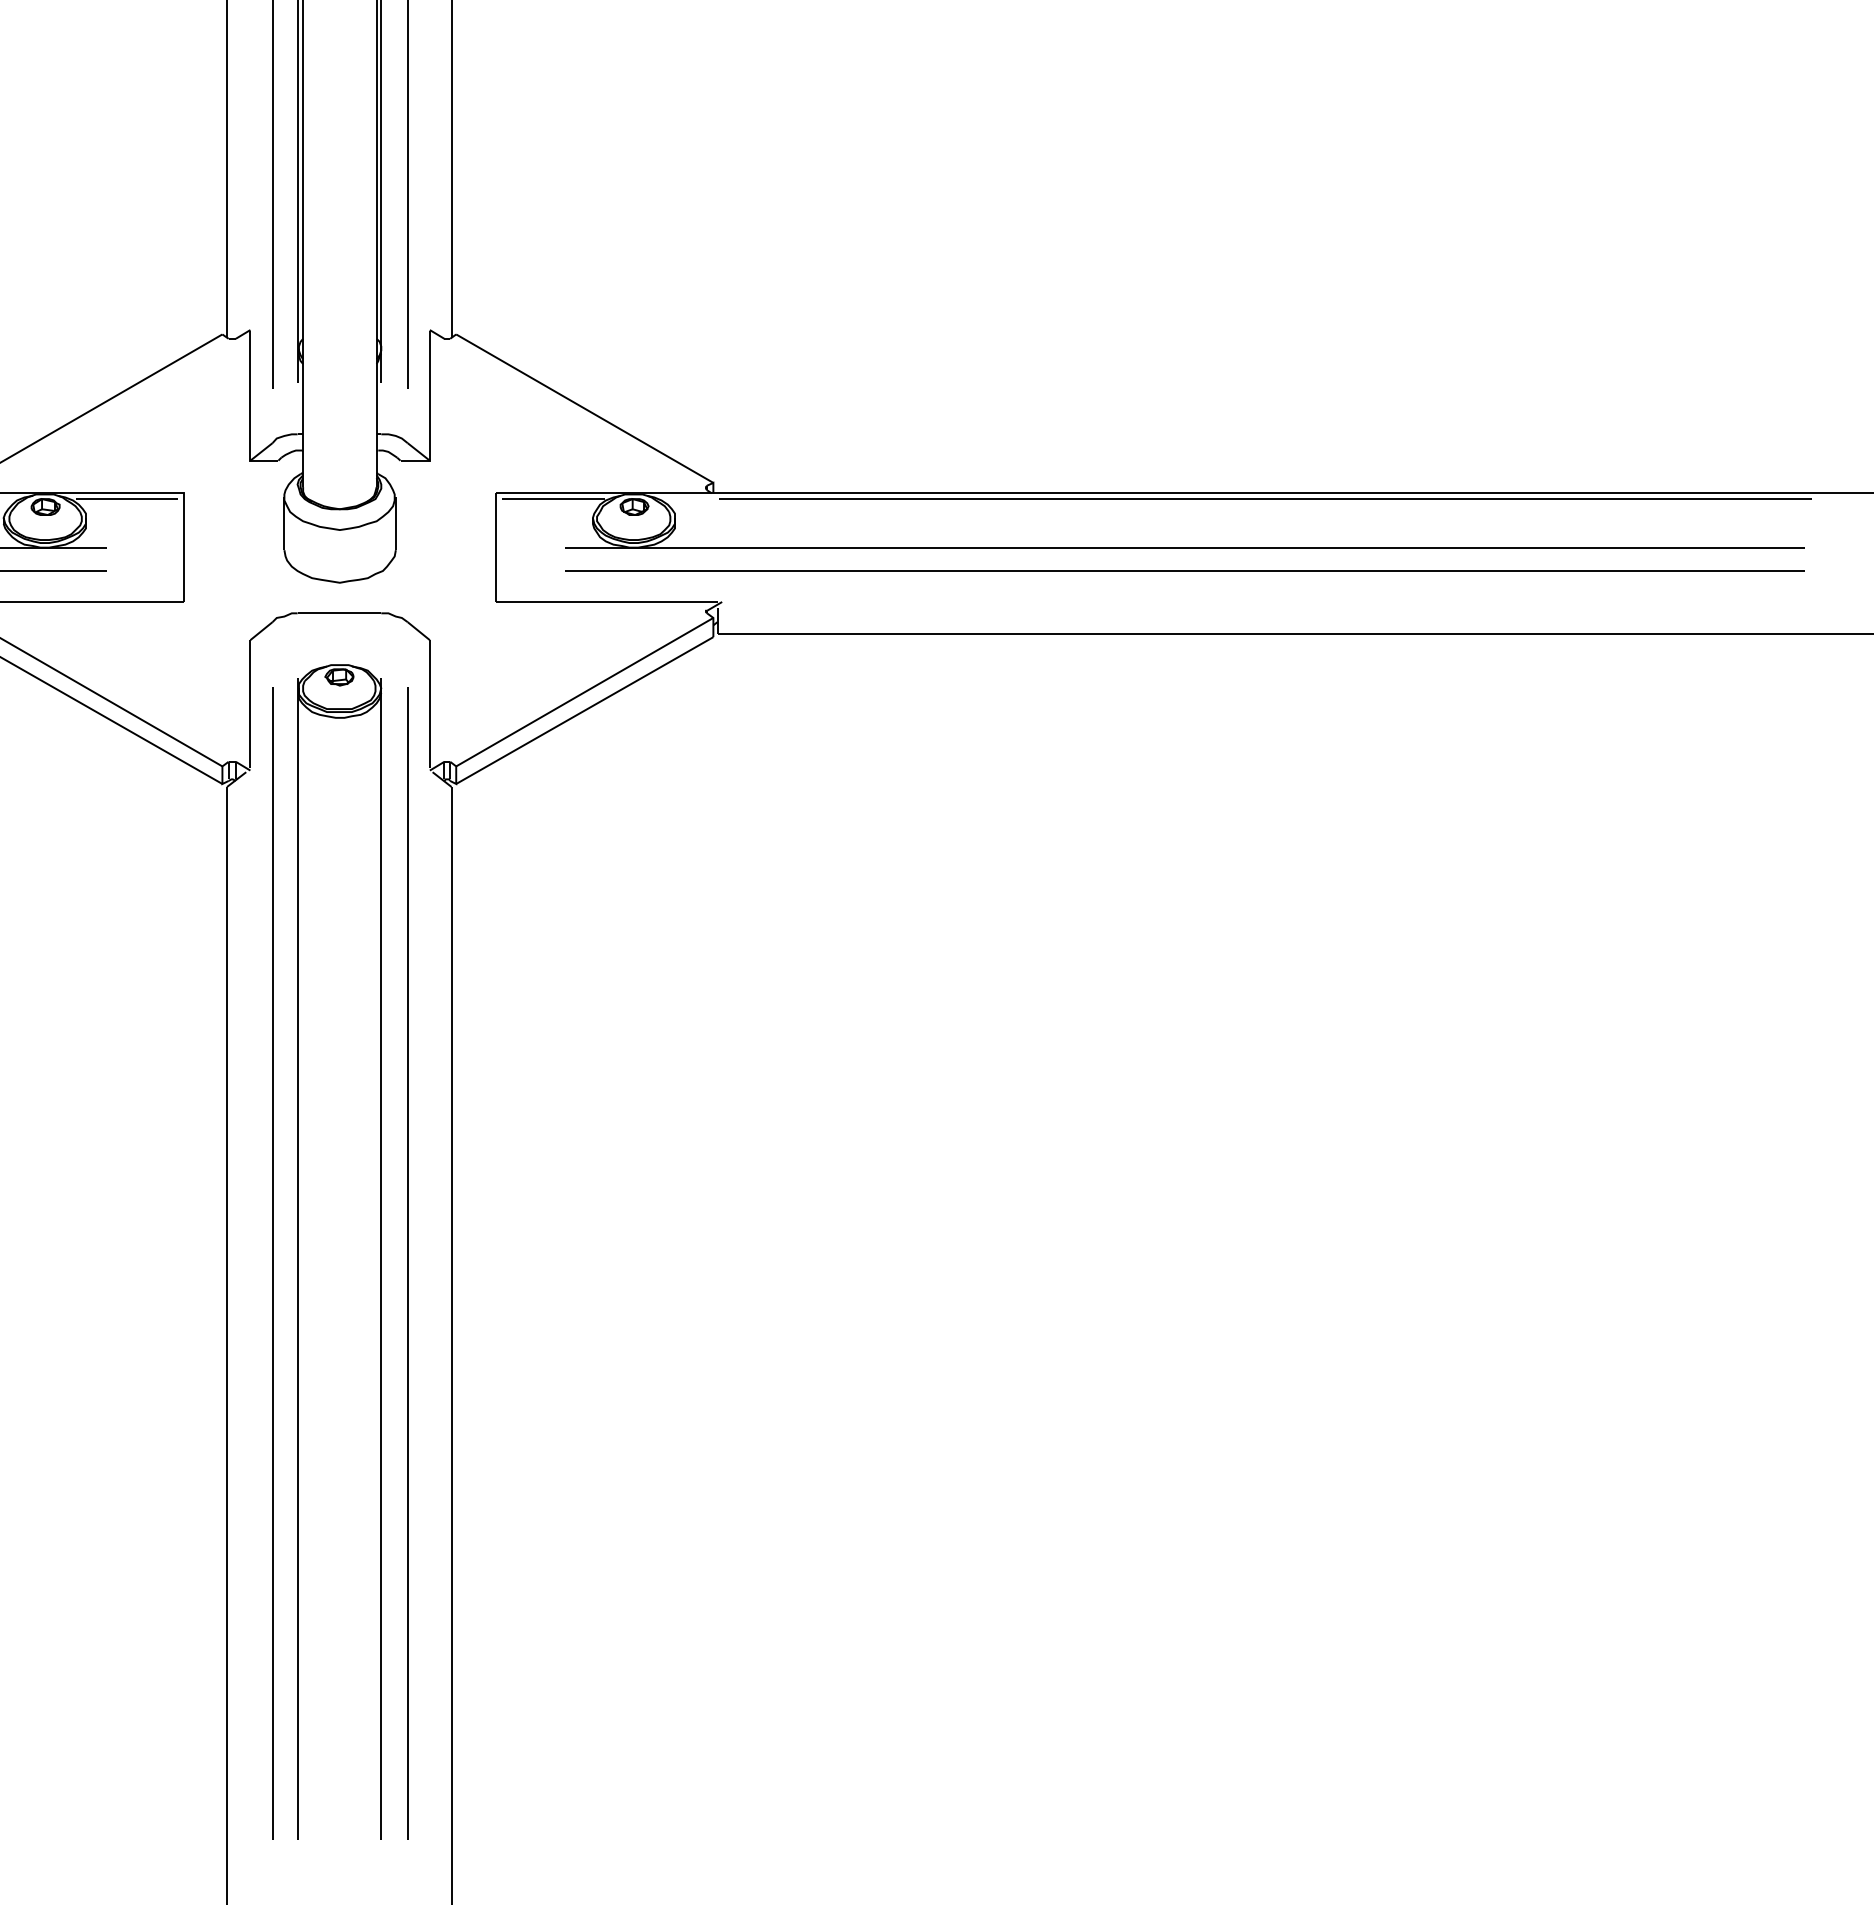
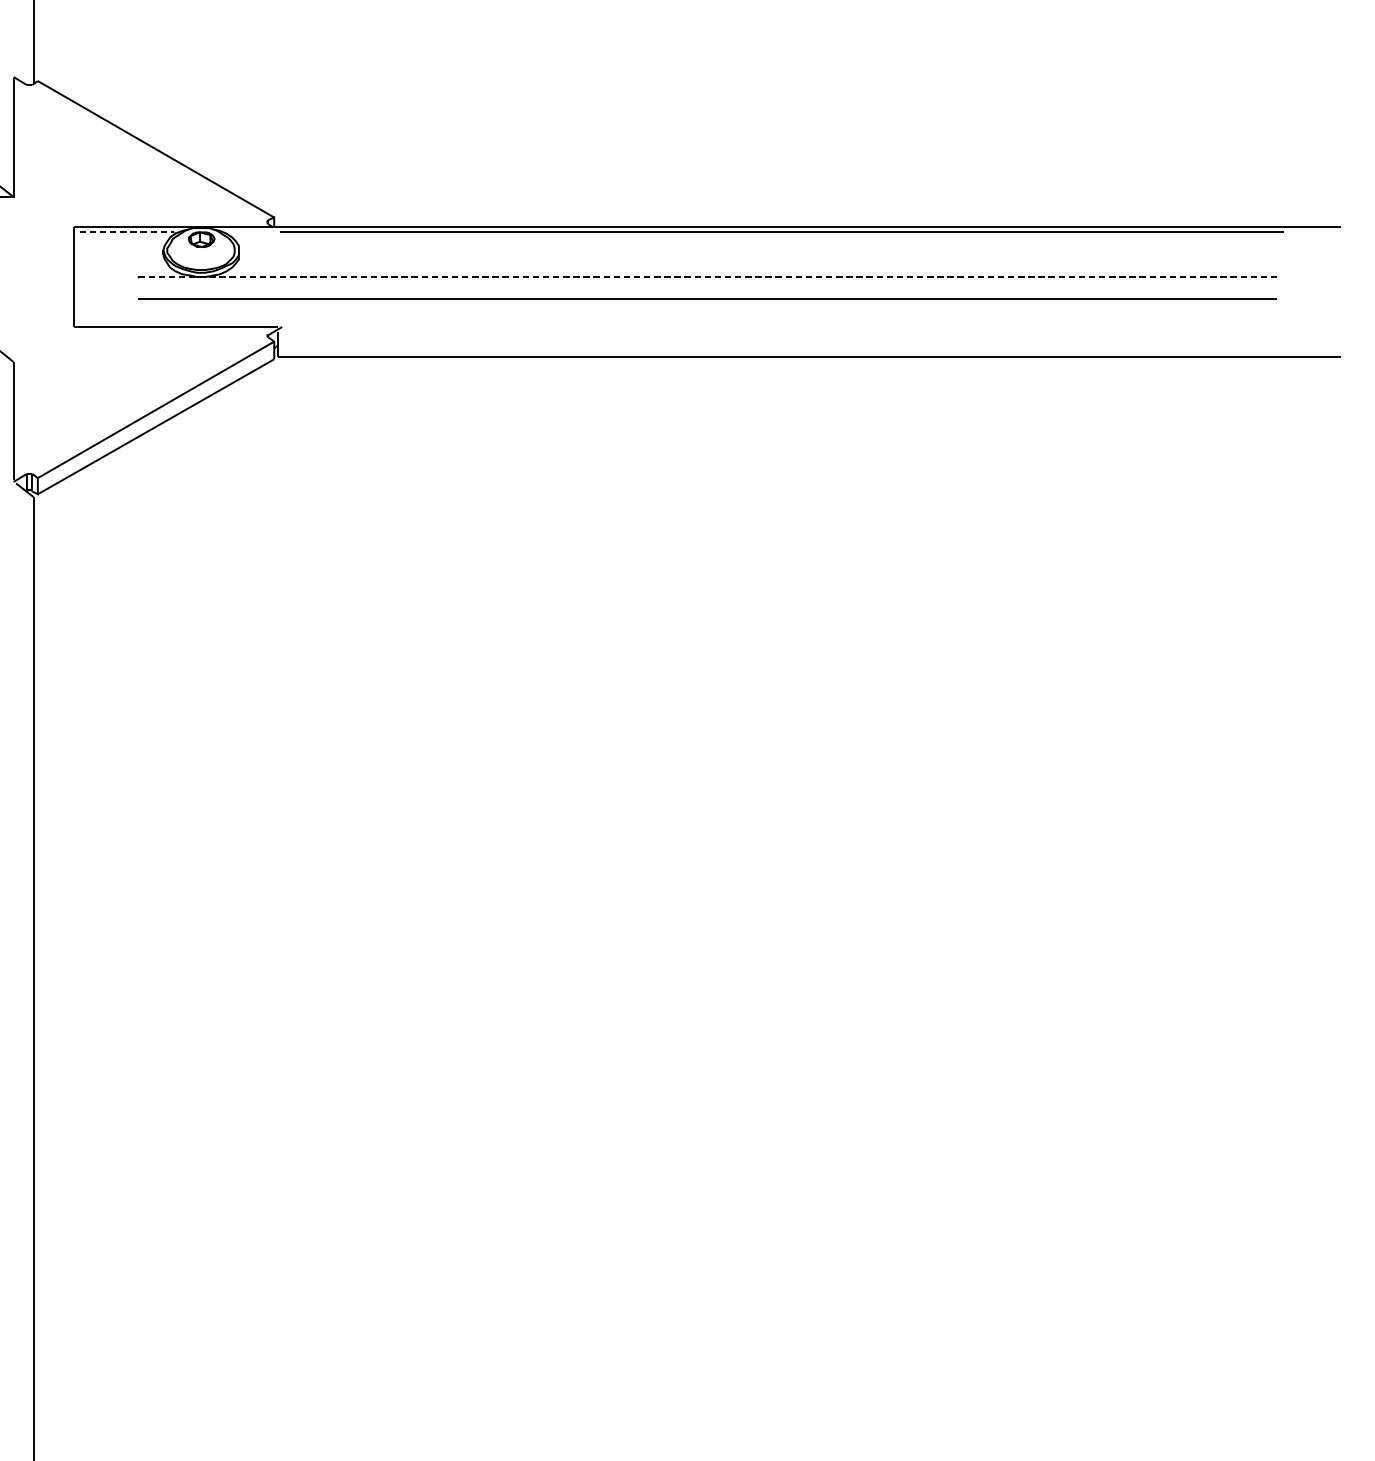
line: (553, 499) -> (127, 232), solid -> dashed
line: (1183, 547) -> (706, 276), solid -> dashed

